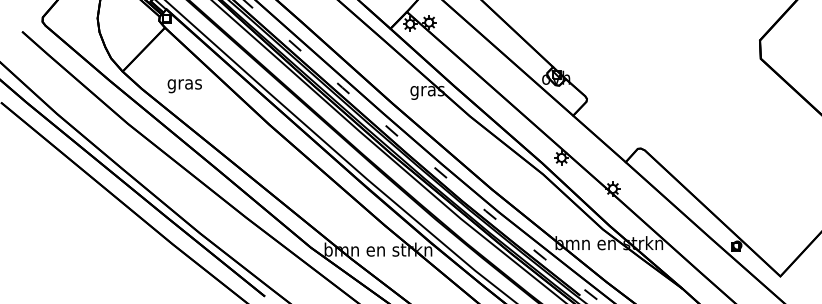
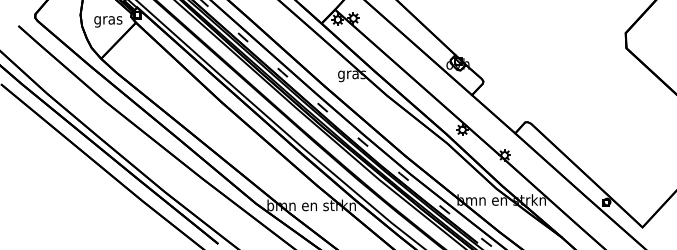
text: (185, 85) -> (108, 21), moved

